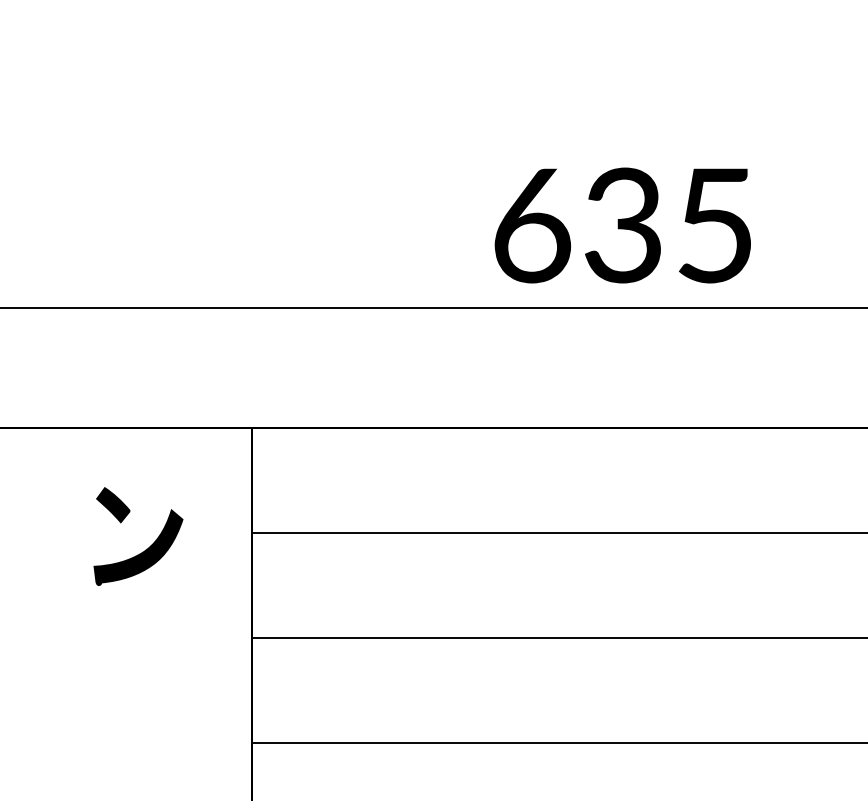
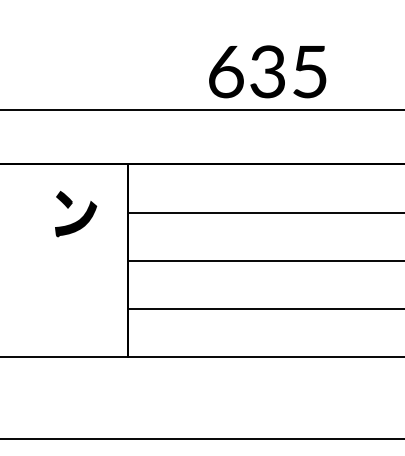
text: (622, 224) -> (267, 71), moved

